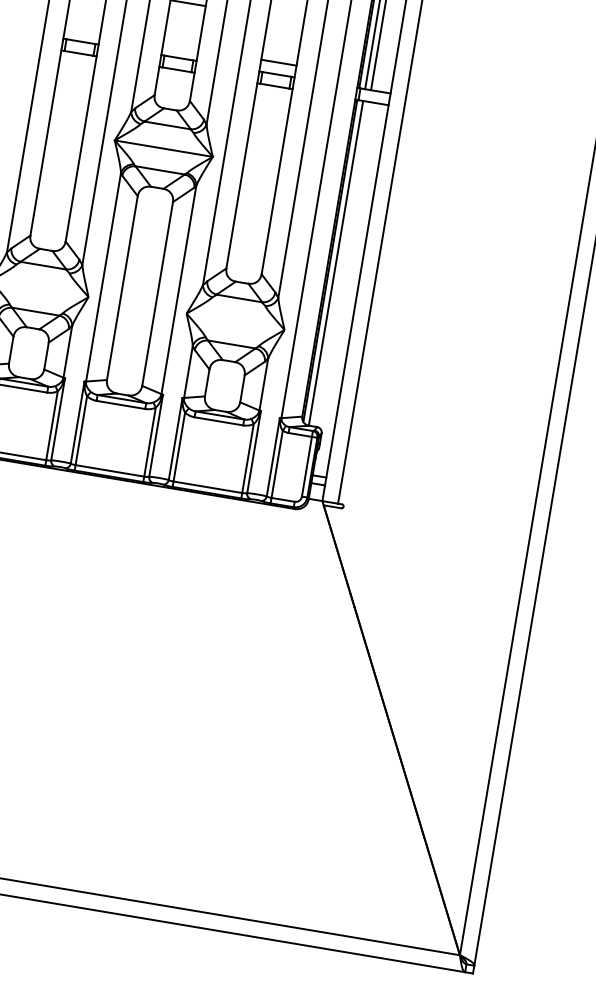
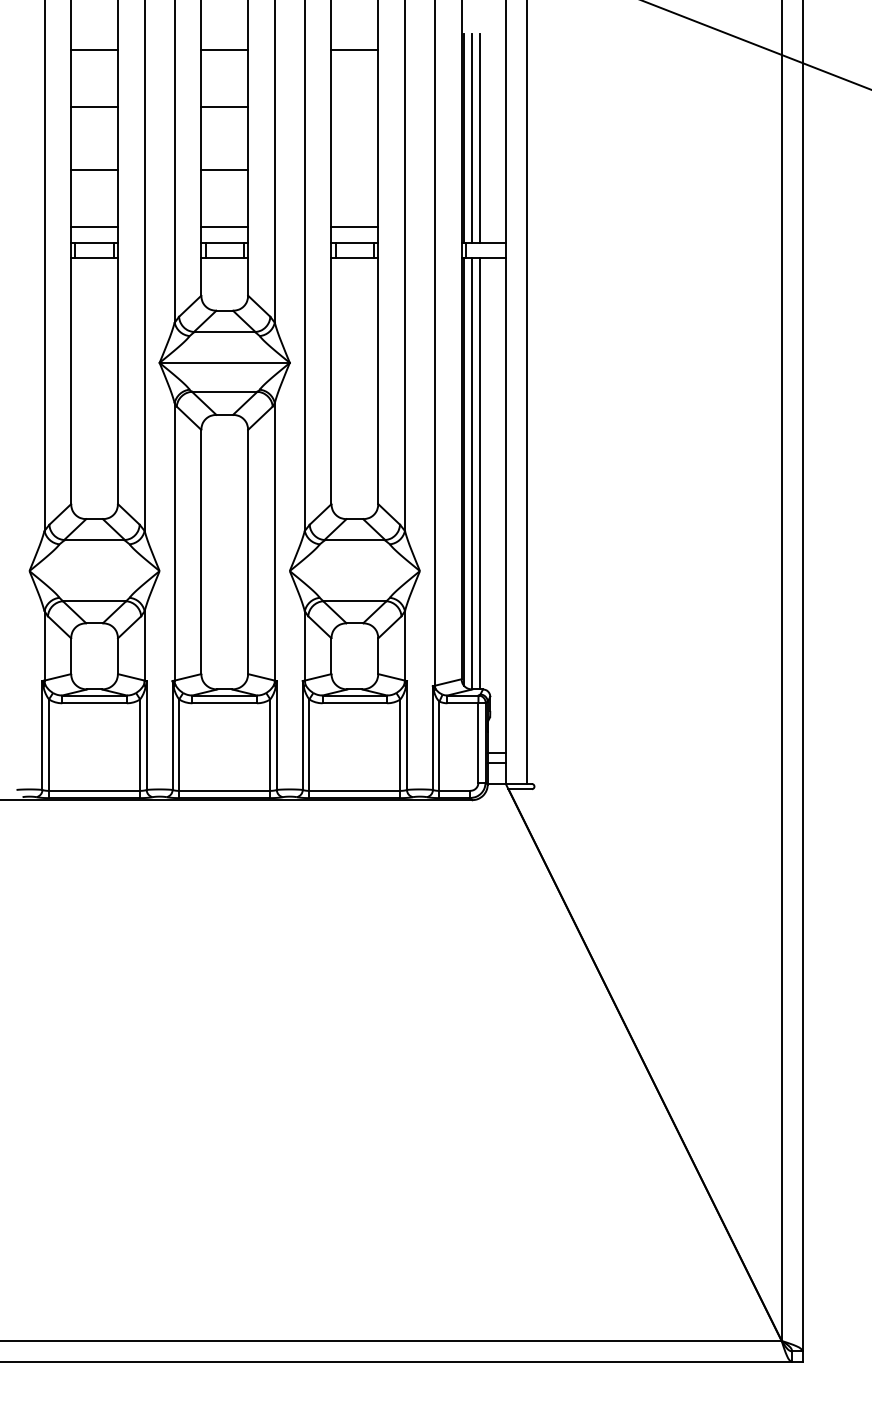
line: (82, 29) -> (94, 226), added
line: (180, 45) -> (224, 226), added
line: (341, 264) -> (479, 473), added

